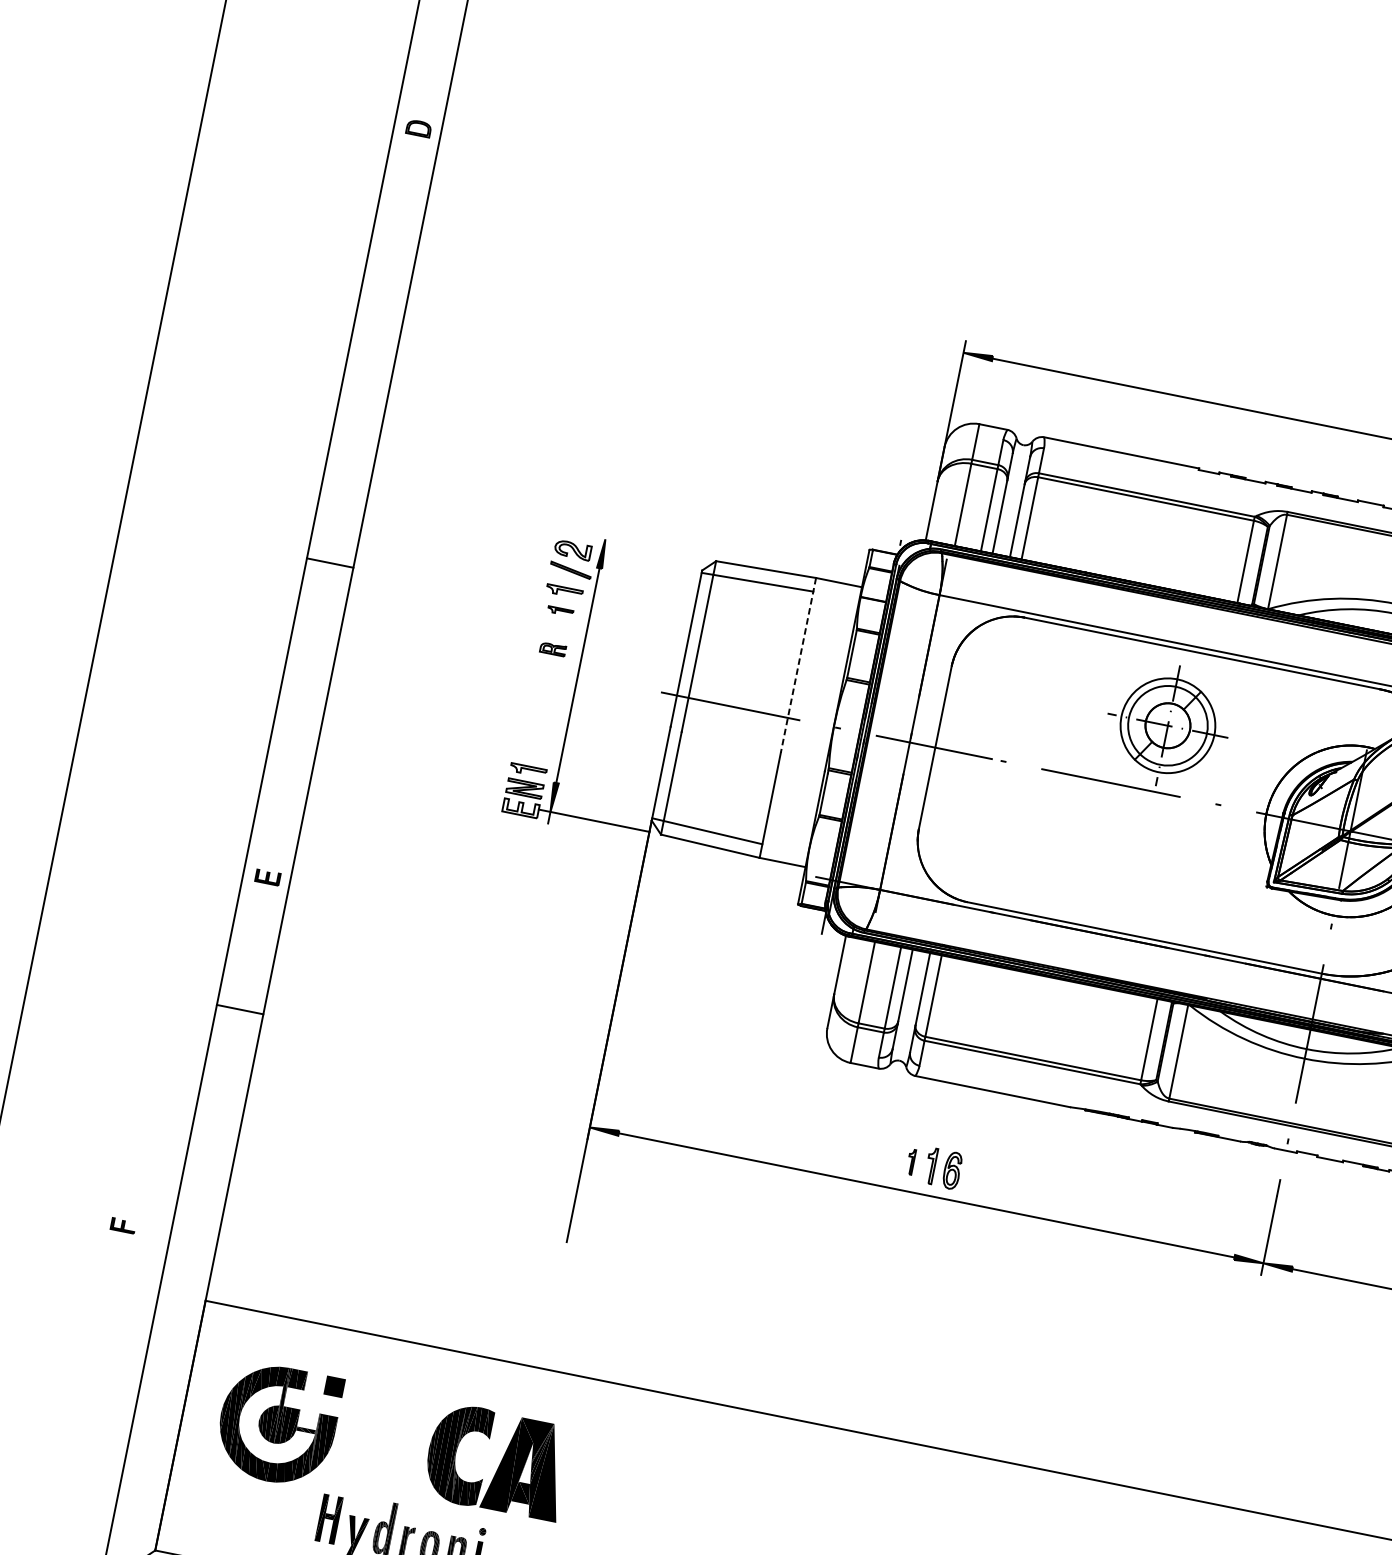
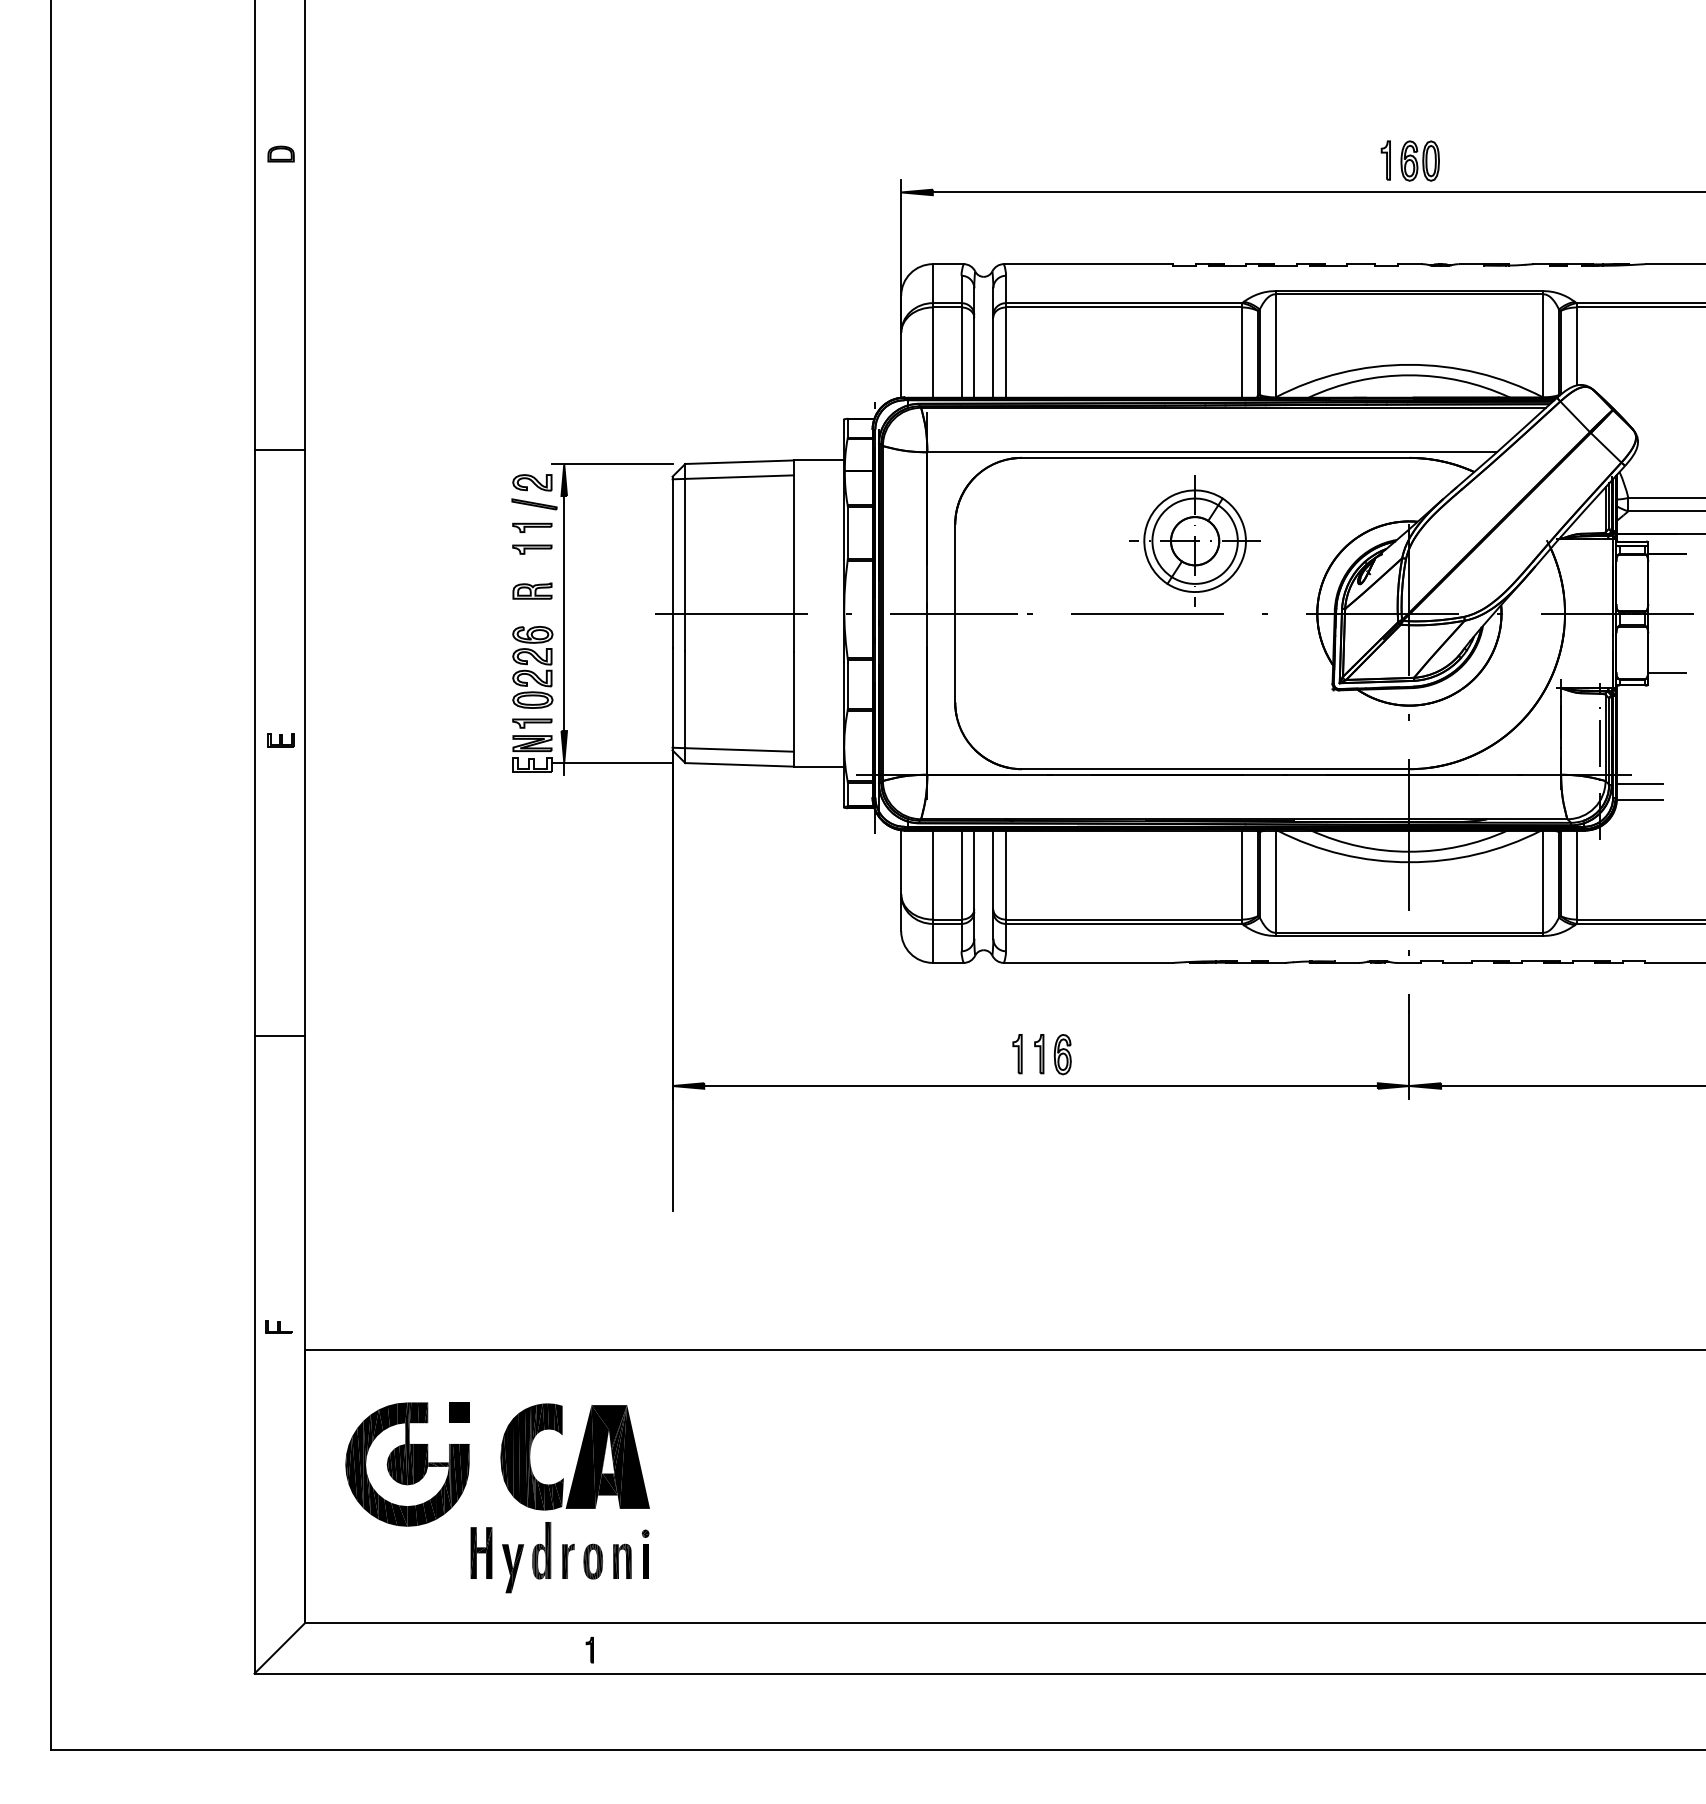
part: (418, 127) -> (280, 153), moved
line: (648, 548) -> (611, 464), added
line: (329, 562) -> (279, 449), moved
part: (560, 611) -> (532, 549), size x1.43
part: (553, 648) -> (532, 590), size x1.43
line: (798, 665) -> (793, 556), dashed -> solid
part: (538, 719) -> (532, 667), added
part: (267, 877) -> (280, 740), moved
part: (910, 1162) -> (1017, 1054), size x1.43
part: (123, 1224) -> (278, 1326), moved
part: (496, 1461) -> (574, 1456), moved

